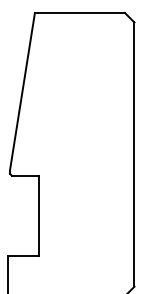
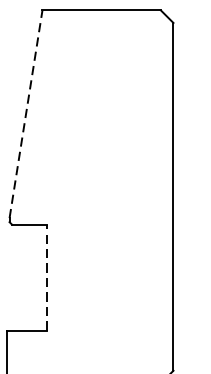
line: (22, 91) -> (26, 113), solid -> dashed
line: (38, 215) -> (47, 277), solid -> dashed

